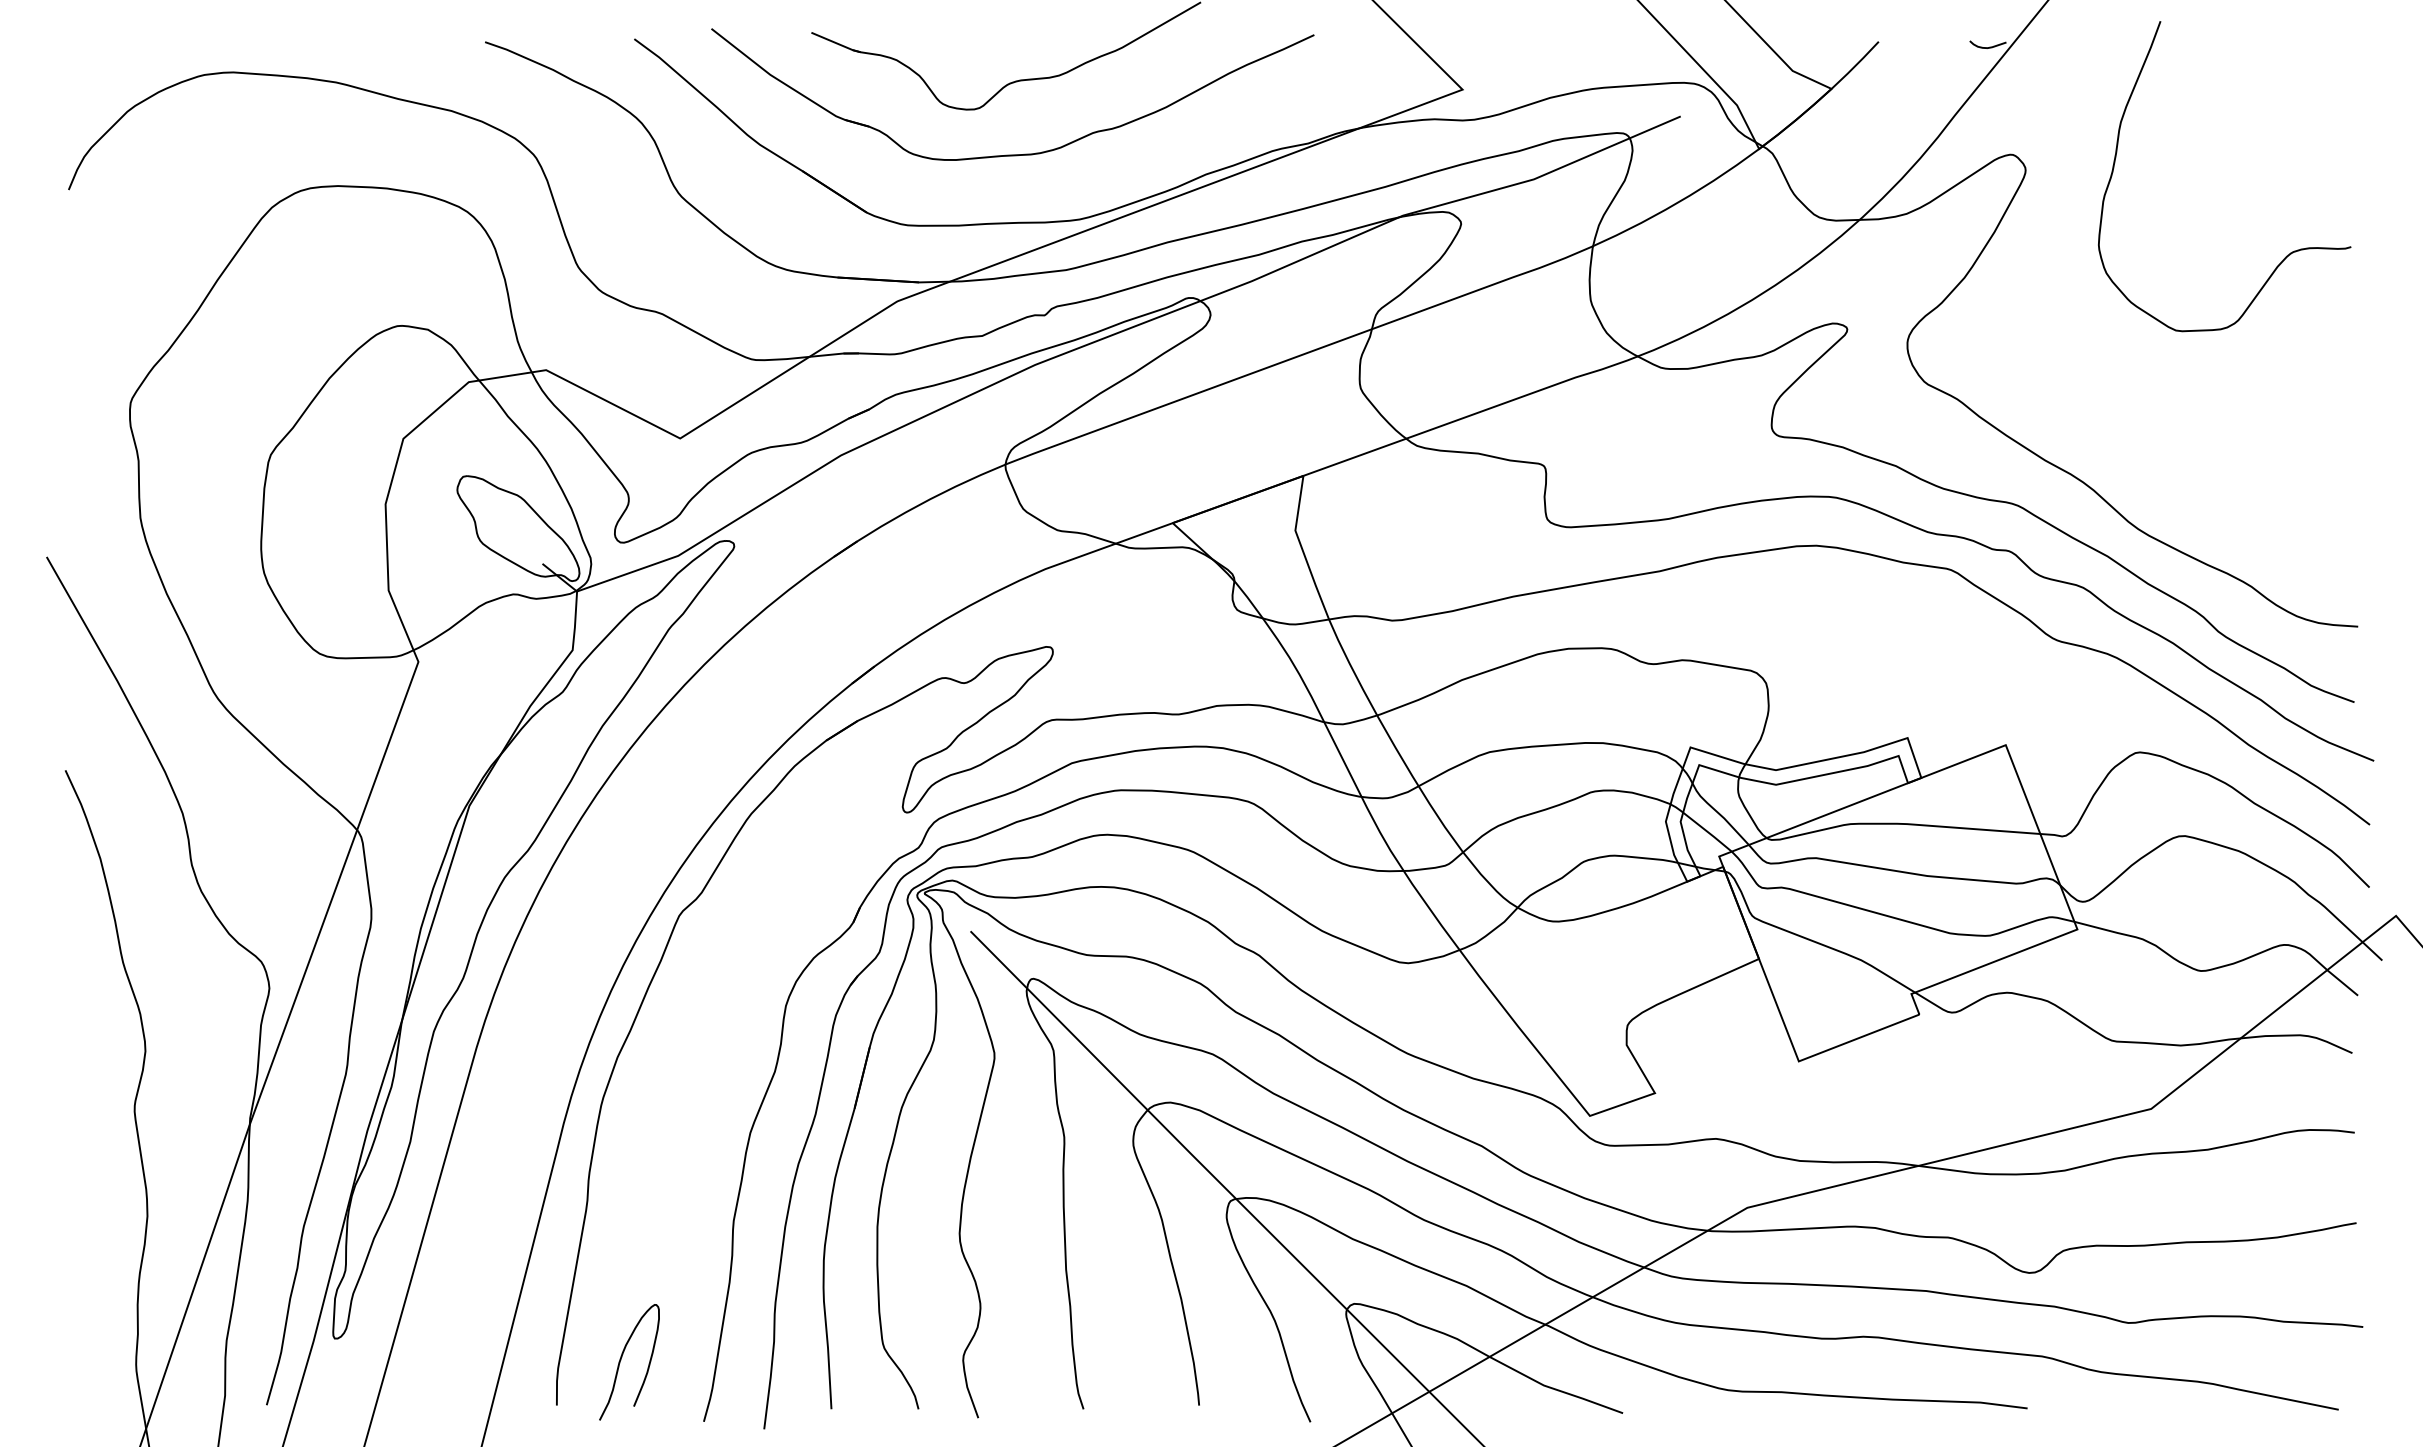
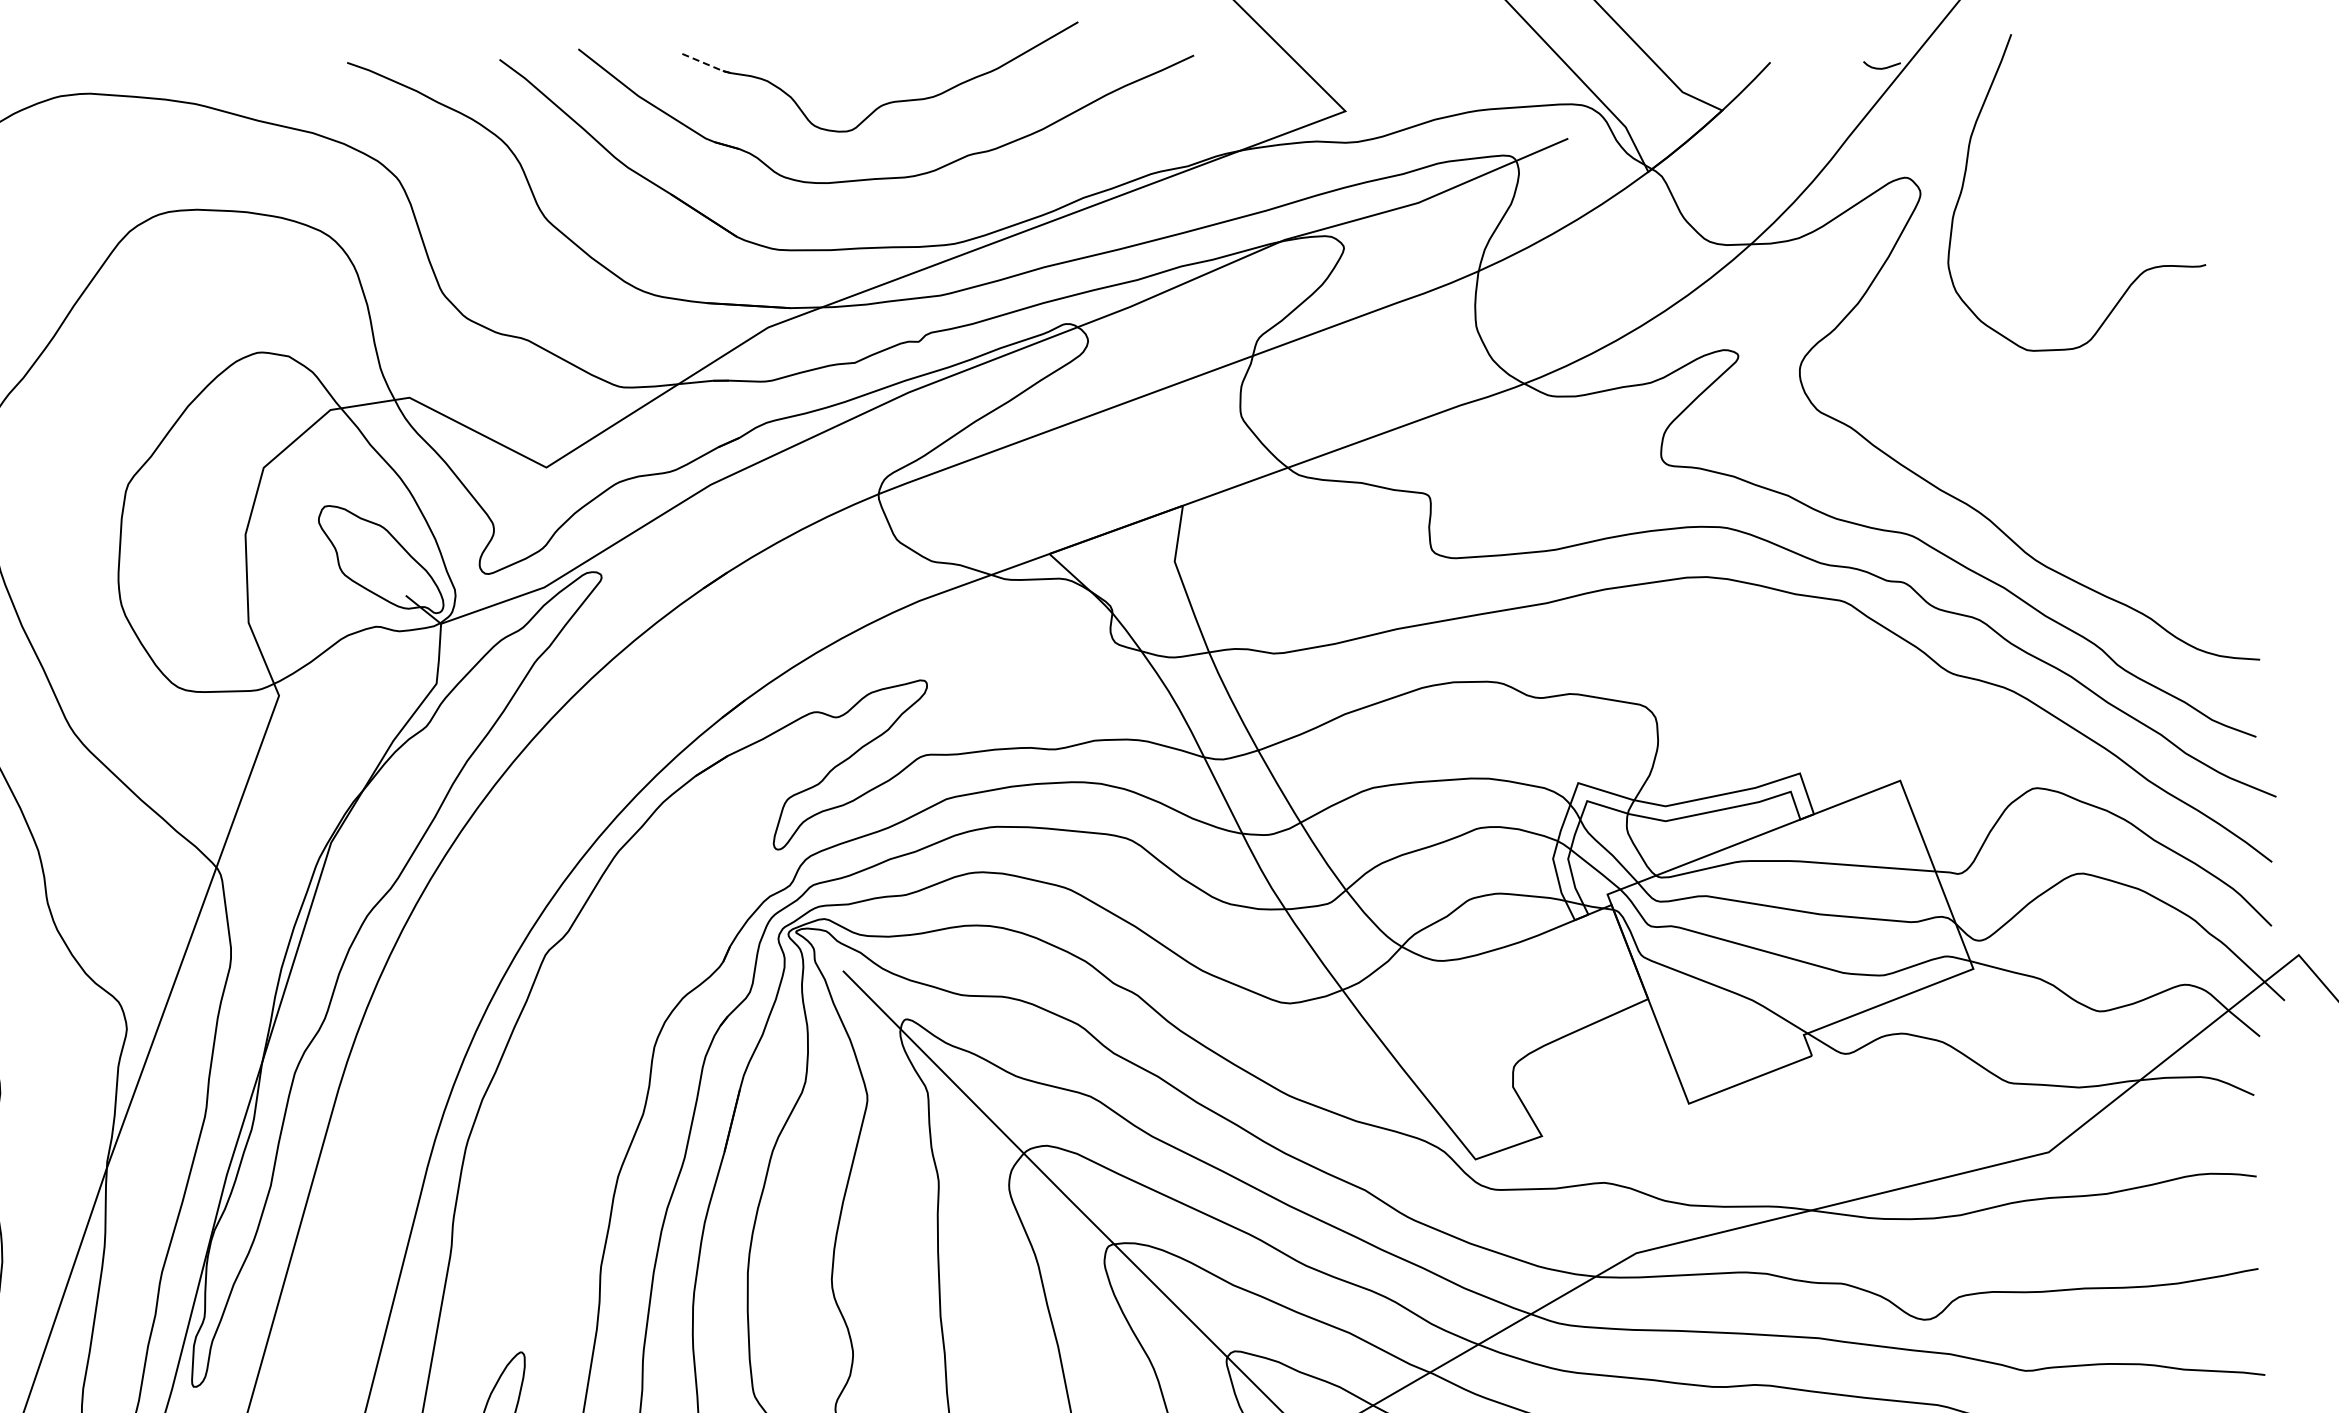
line: (836, 43) -> (706, 64), solid -> dashed
curve: (2286, 255) -> (2139, 273), moved

